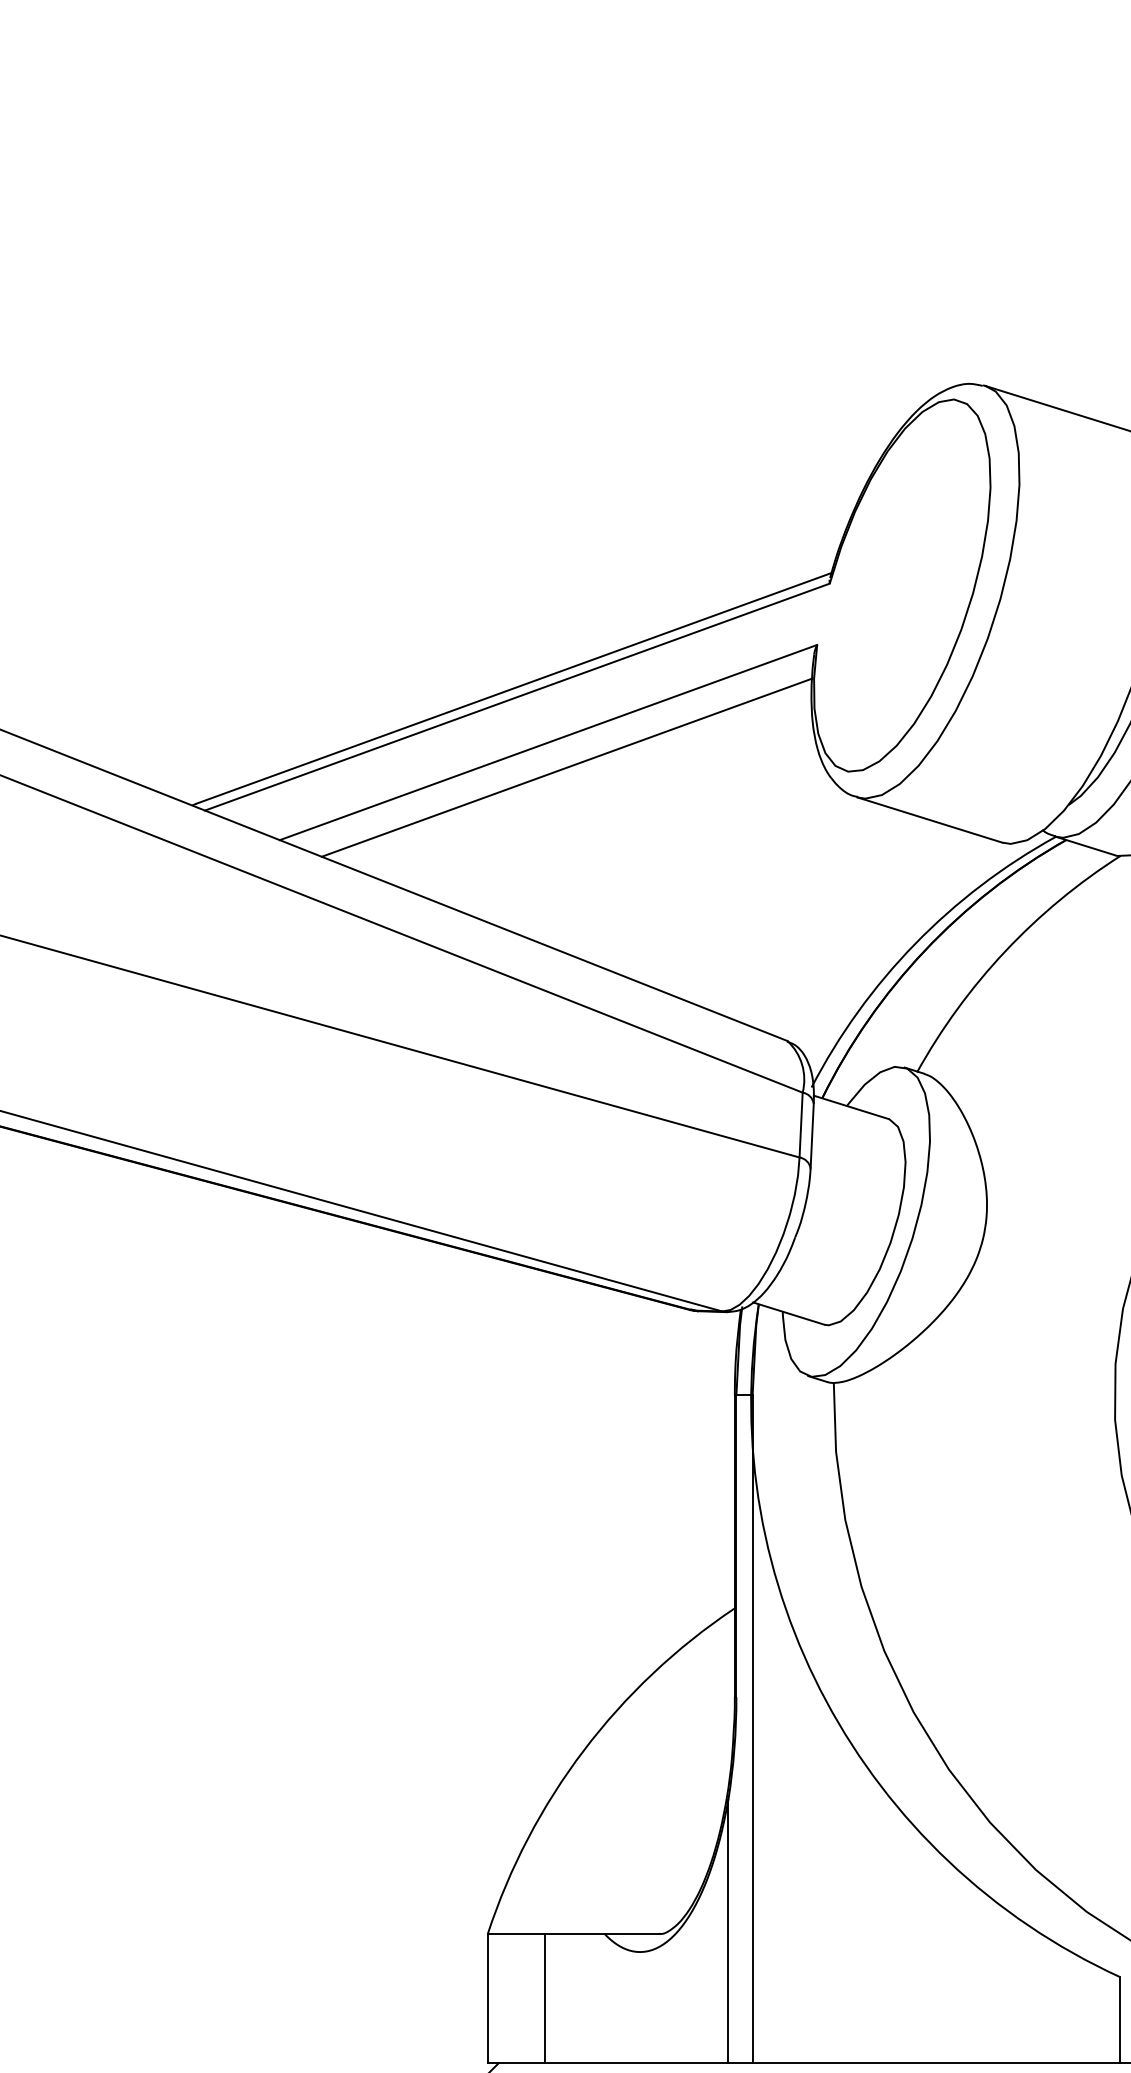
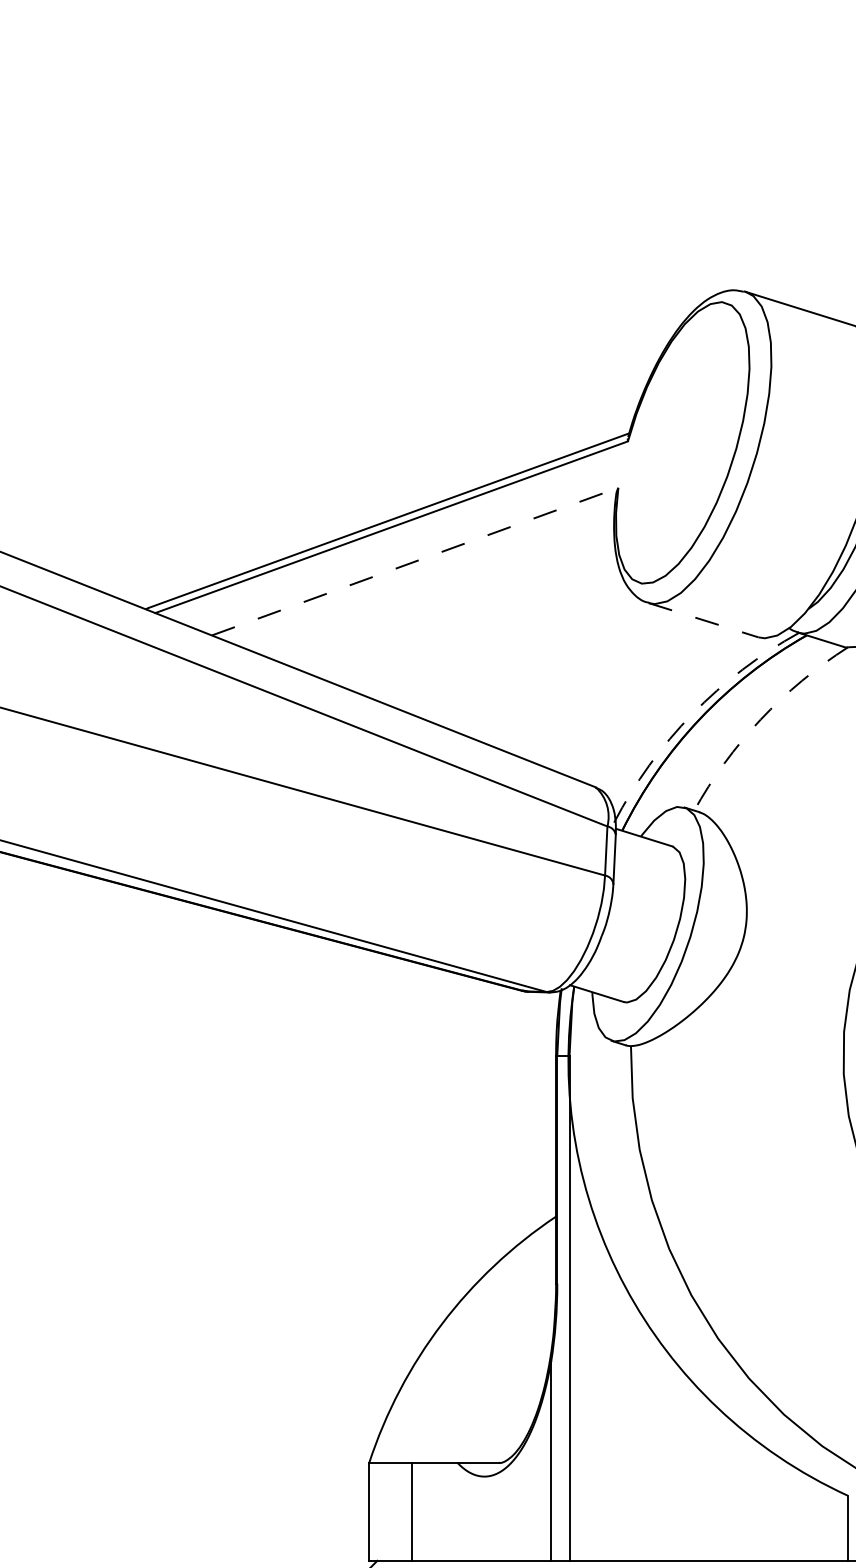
line: (548, 742) -> (415, 561), solid -> dashed
line: (566, 767) -> (428, 580), removed
line: (929, 819) -> (703, 619), solid -> dashed
arc: (915, 944) -> (692, 714), solid -> dashed
arc: (1005, 951) -> (760, 719), solid -> dashed

